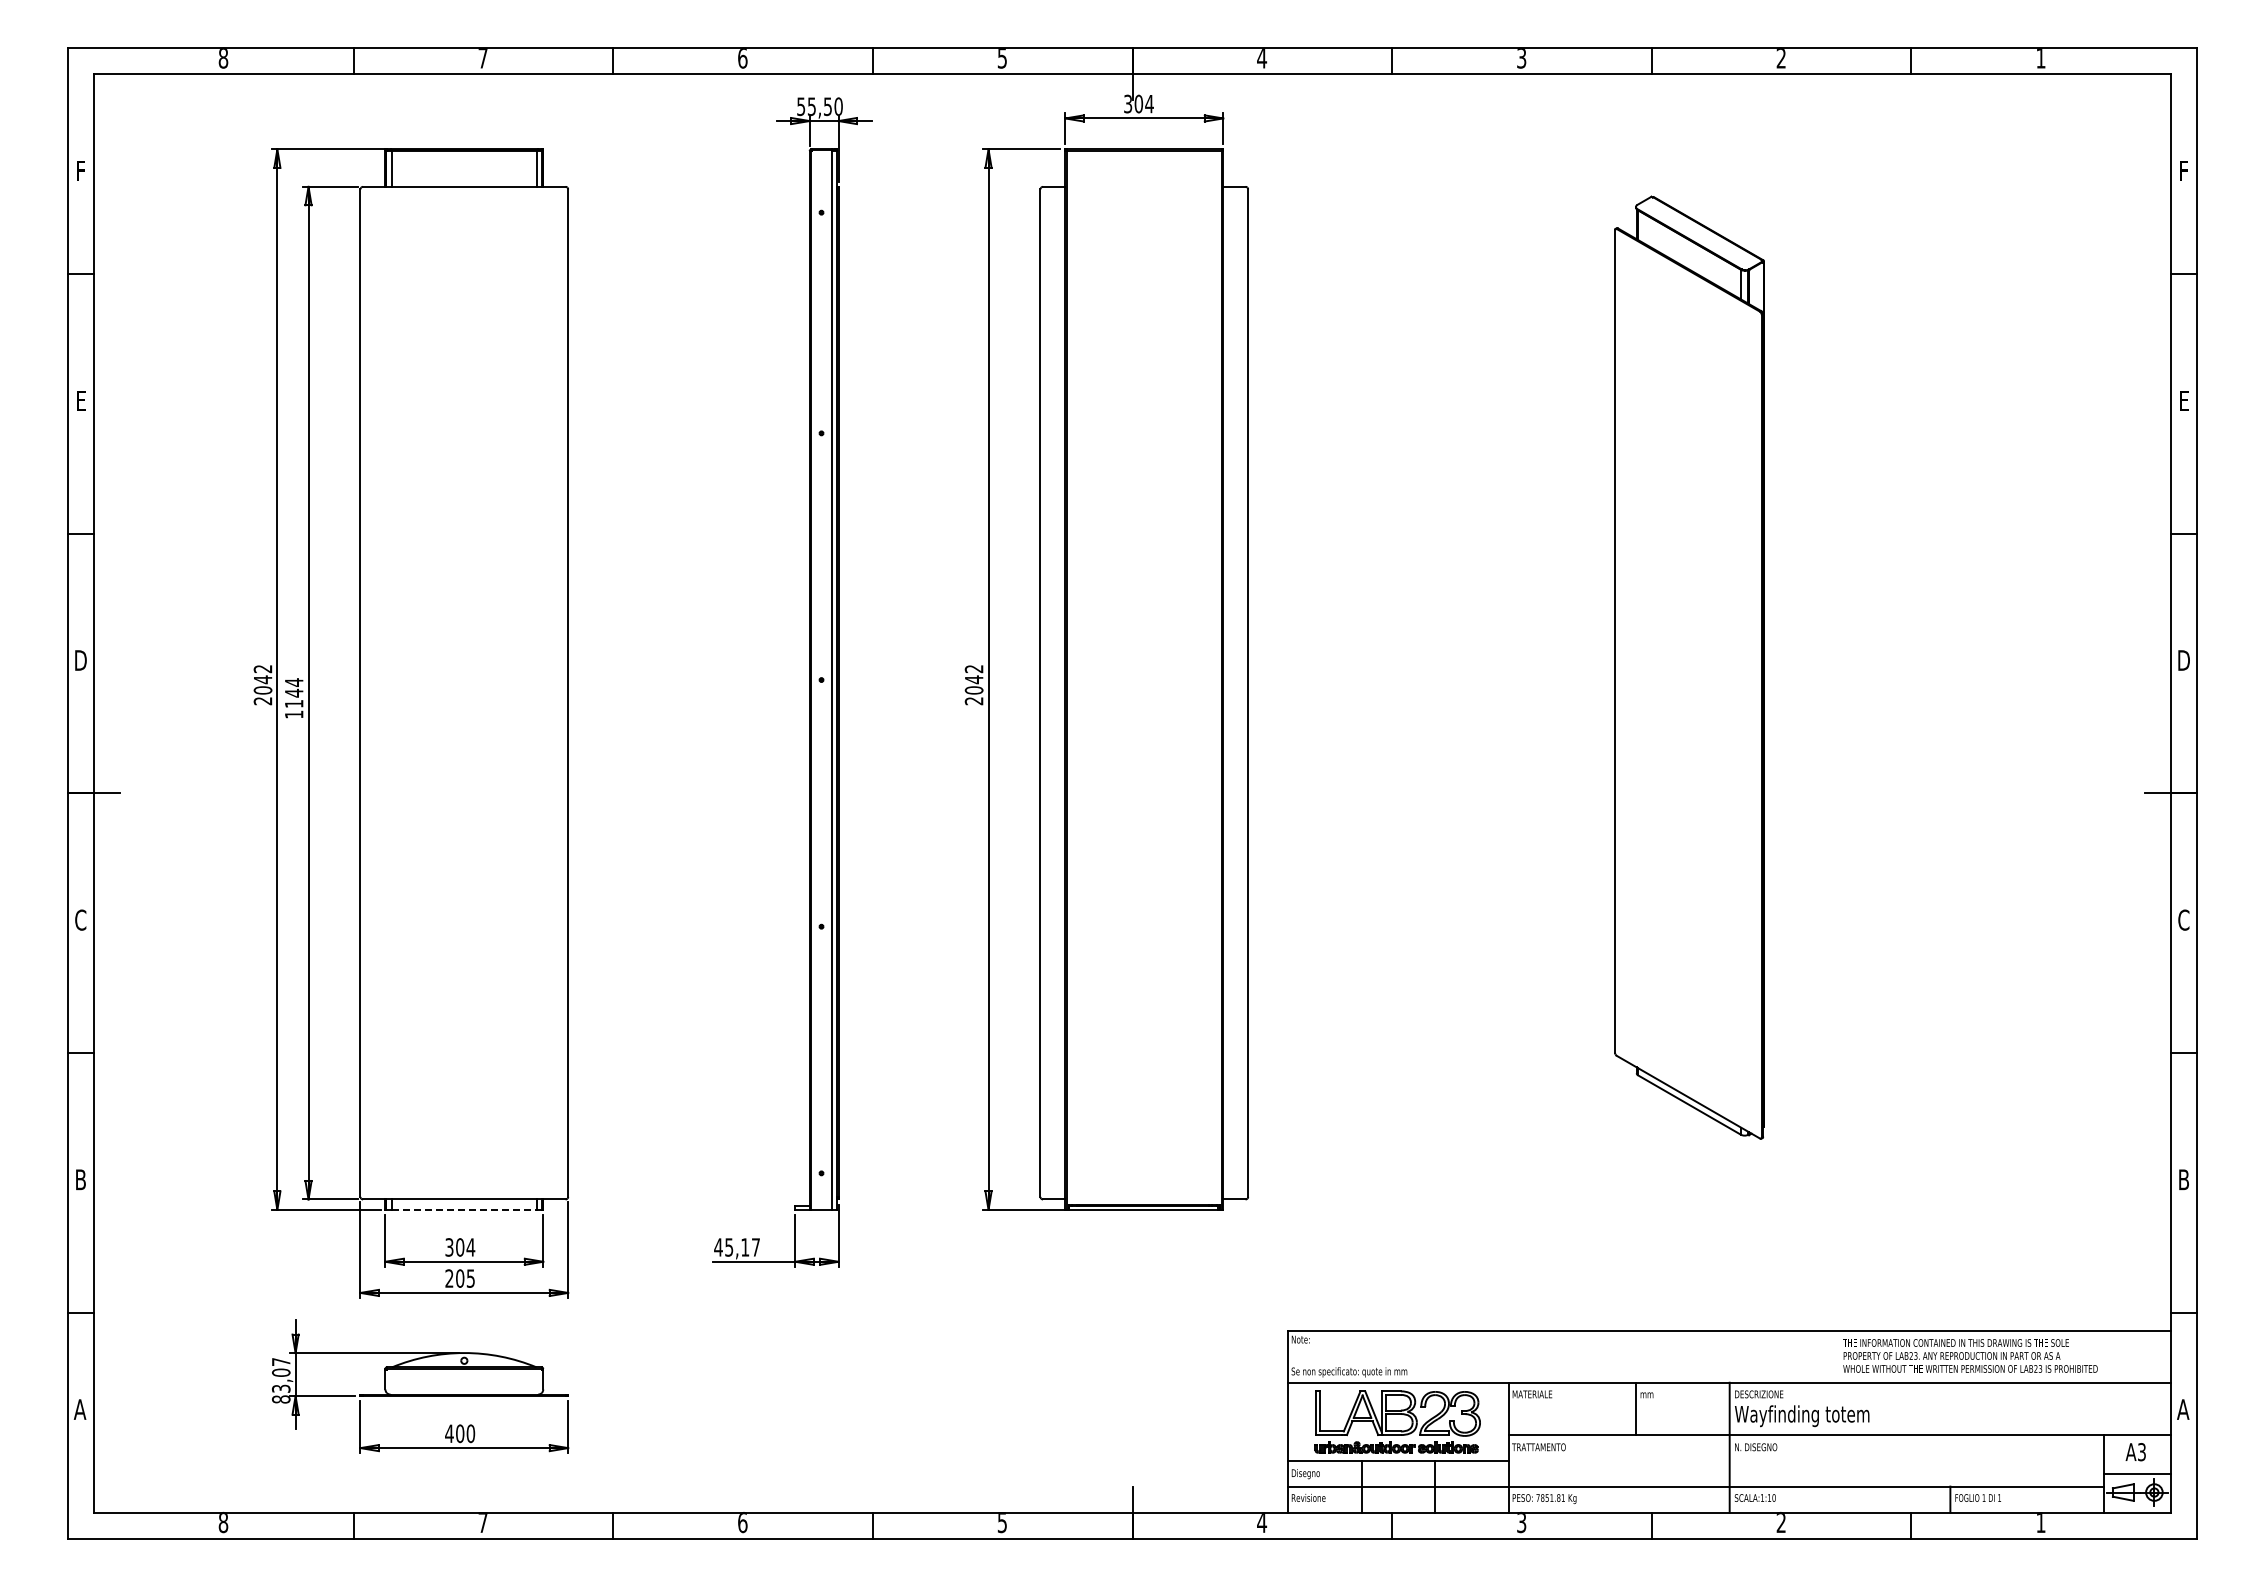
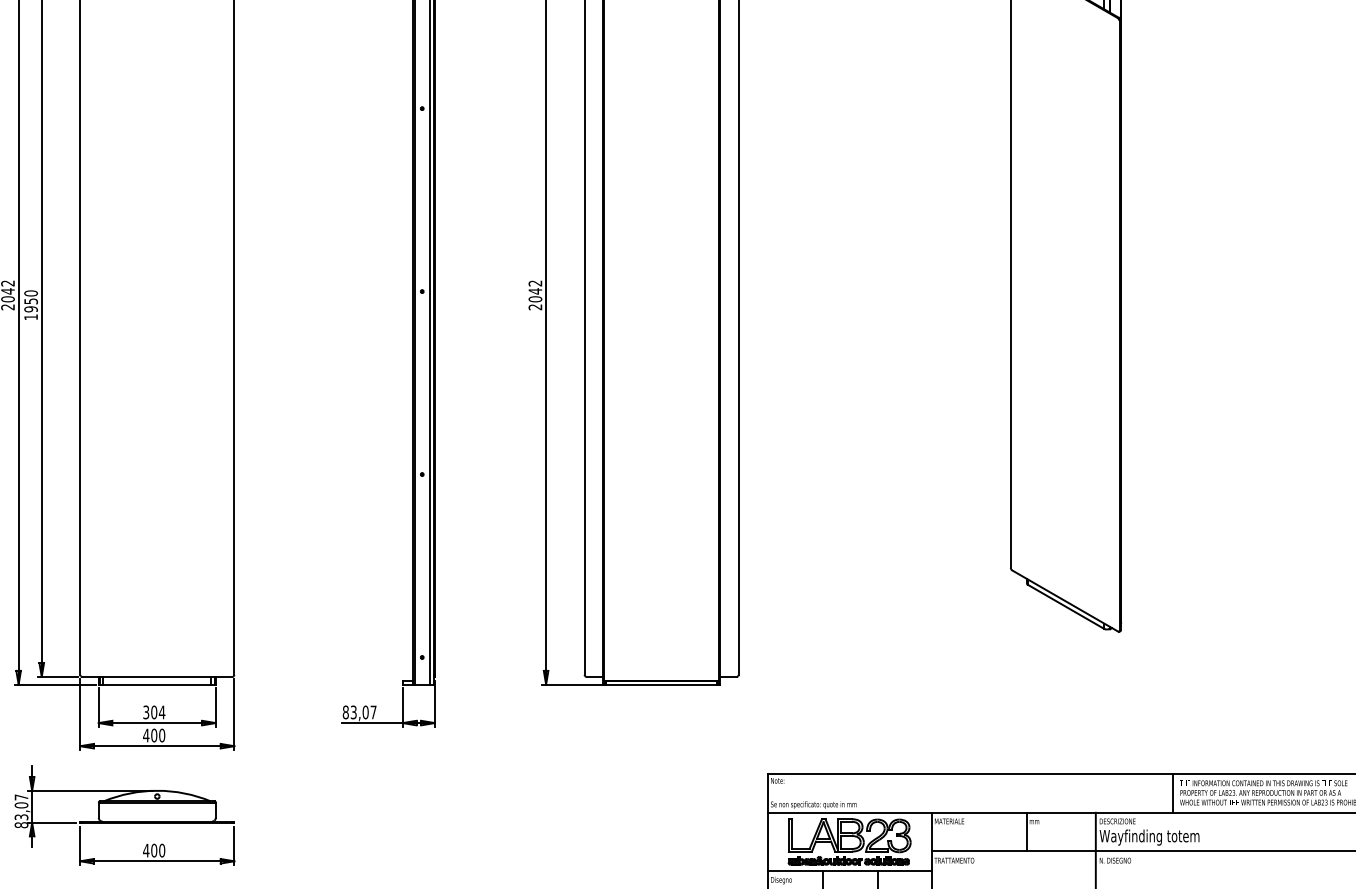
text: (293, 693) -> (30, 301), 1144 -> 1950
line: (464, 1209) -> (157, 684), dashed -> solid
text: (731, 1247) -> (355, 712), 45,17 -> 83,07
text: (460, 1278) -> (154, 735), 205 -> 400
line: (1833, 1356) -> (1172, 793), added

